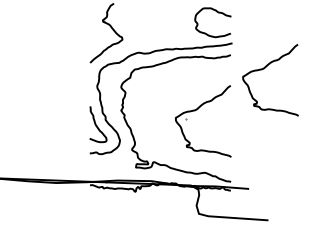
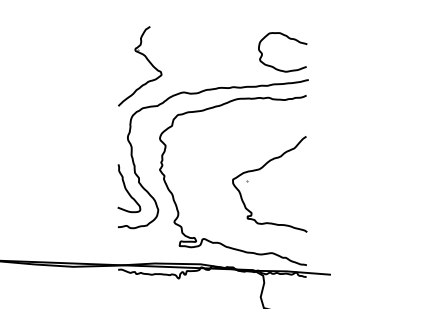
curve: (264, 69) -> (351, 114), removed

